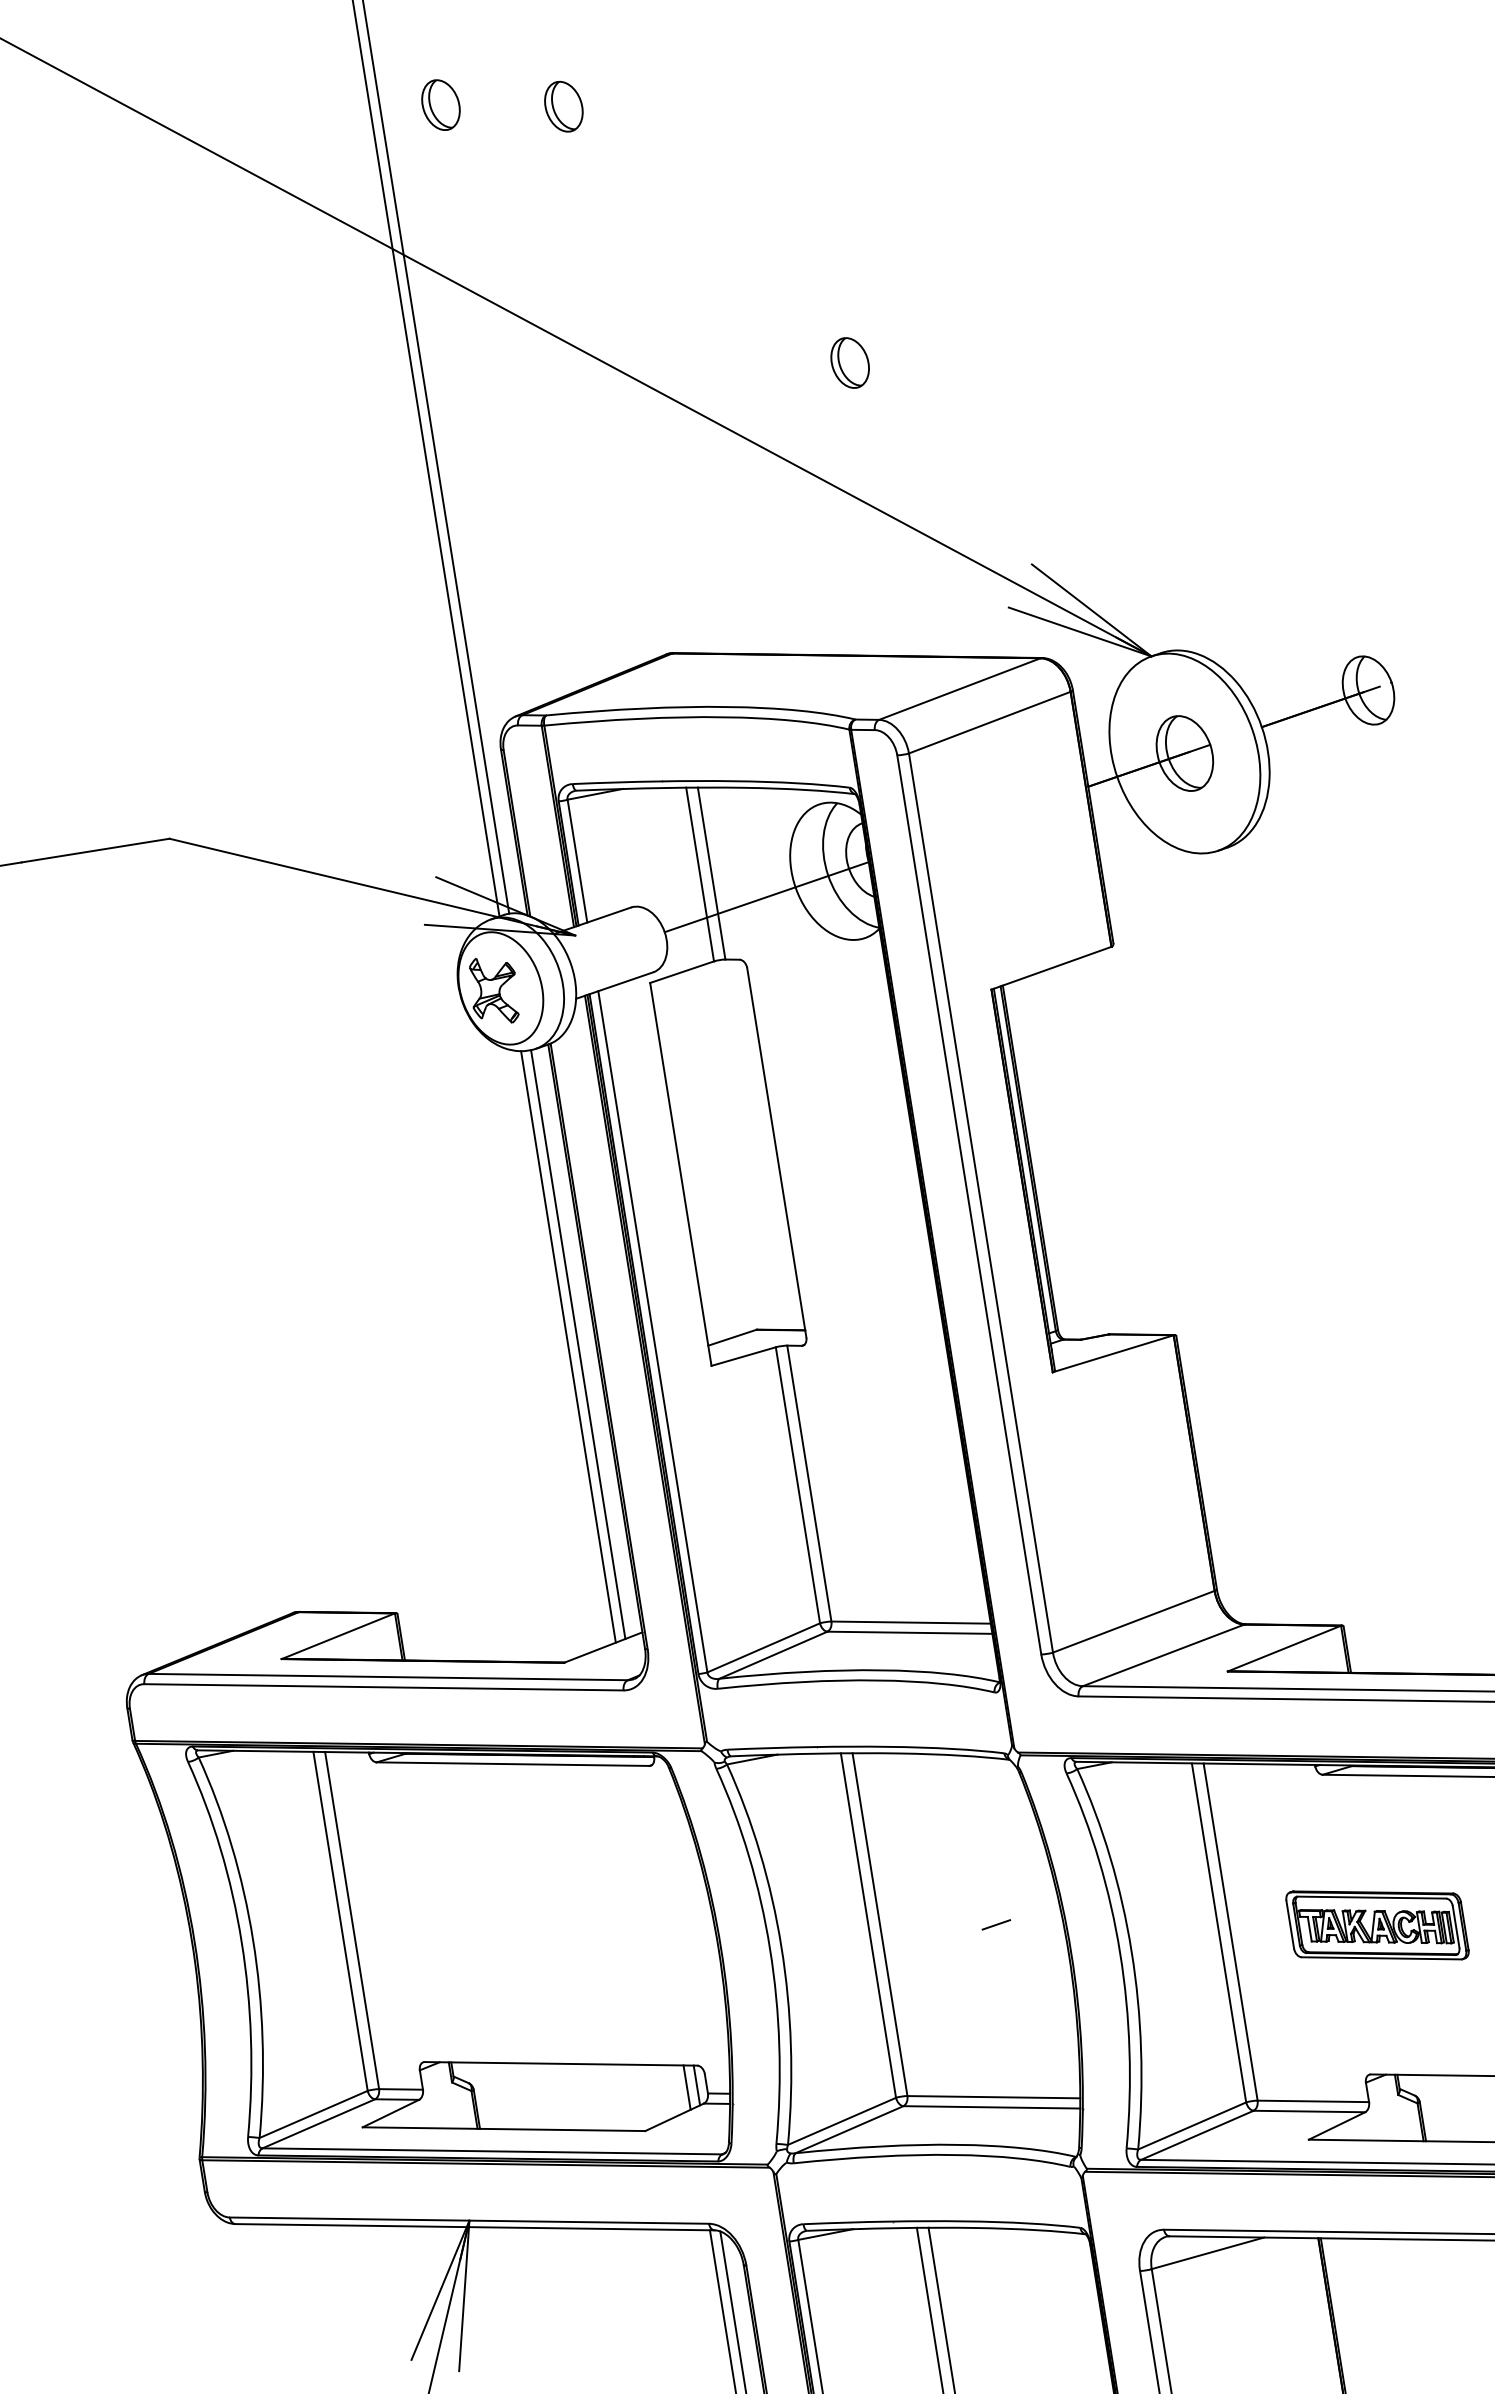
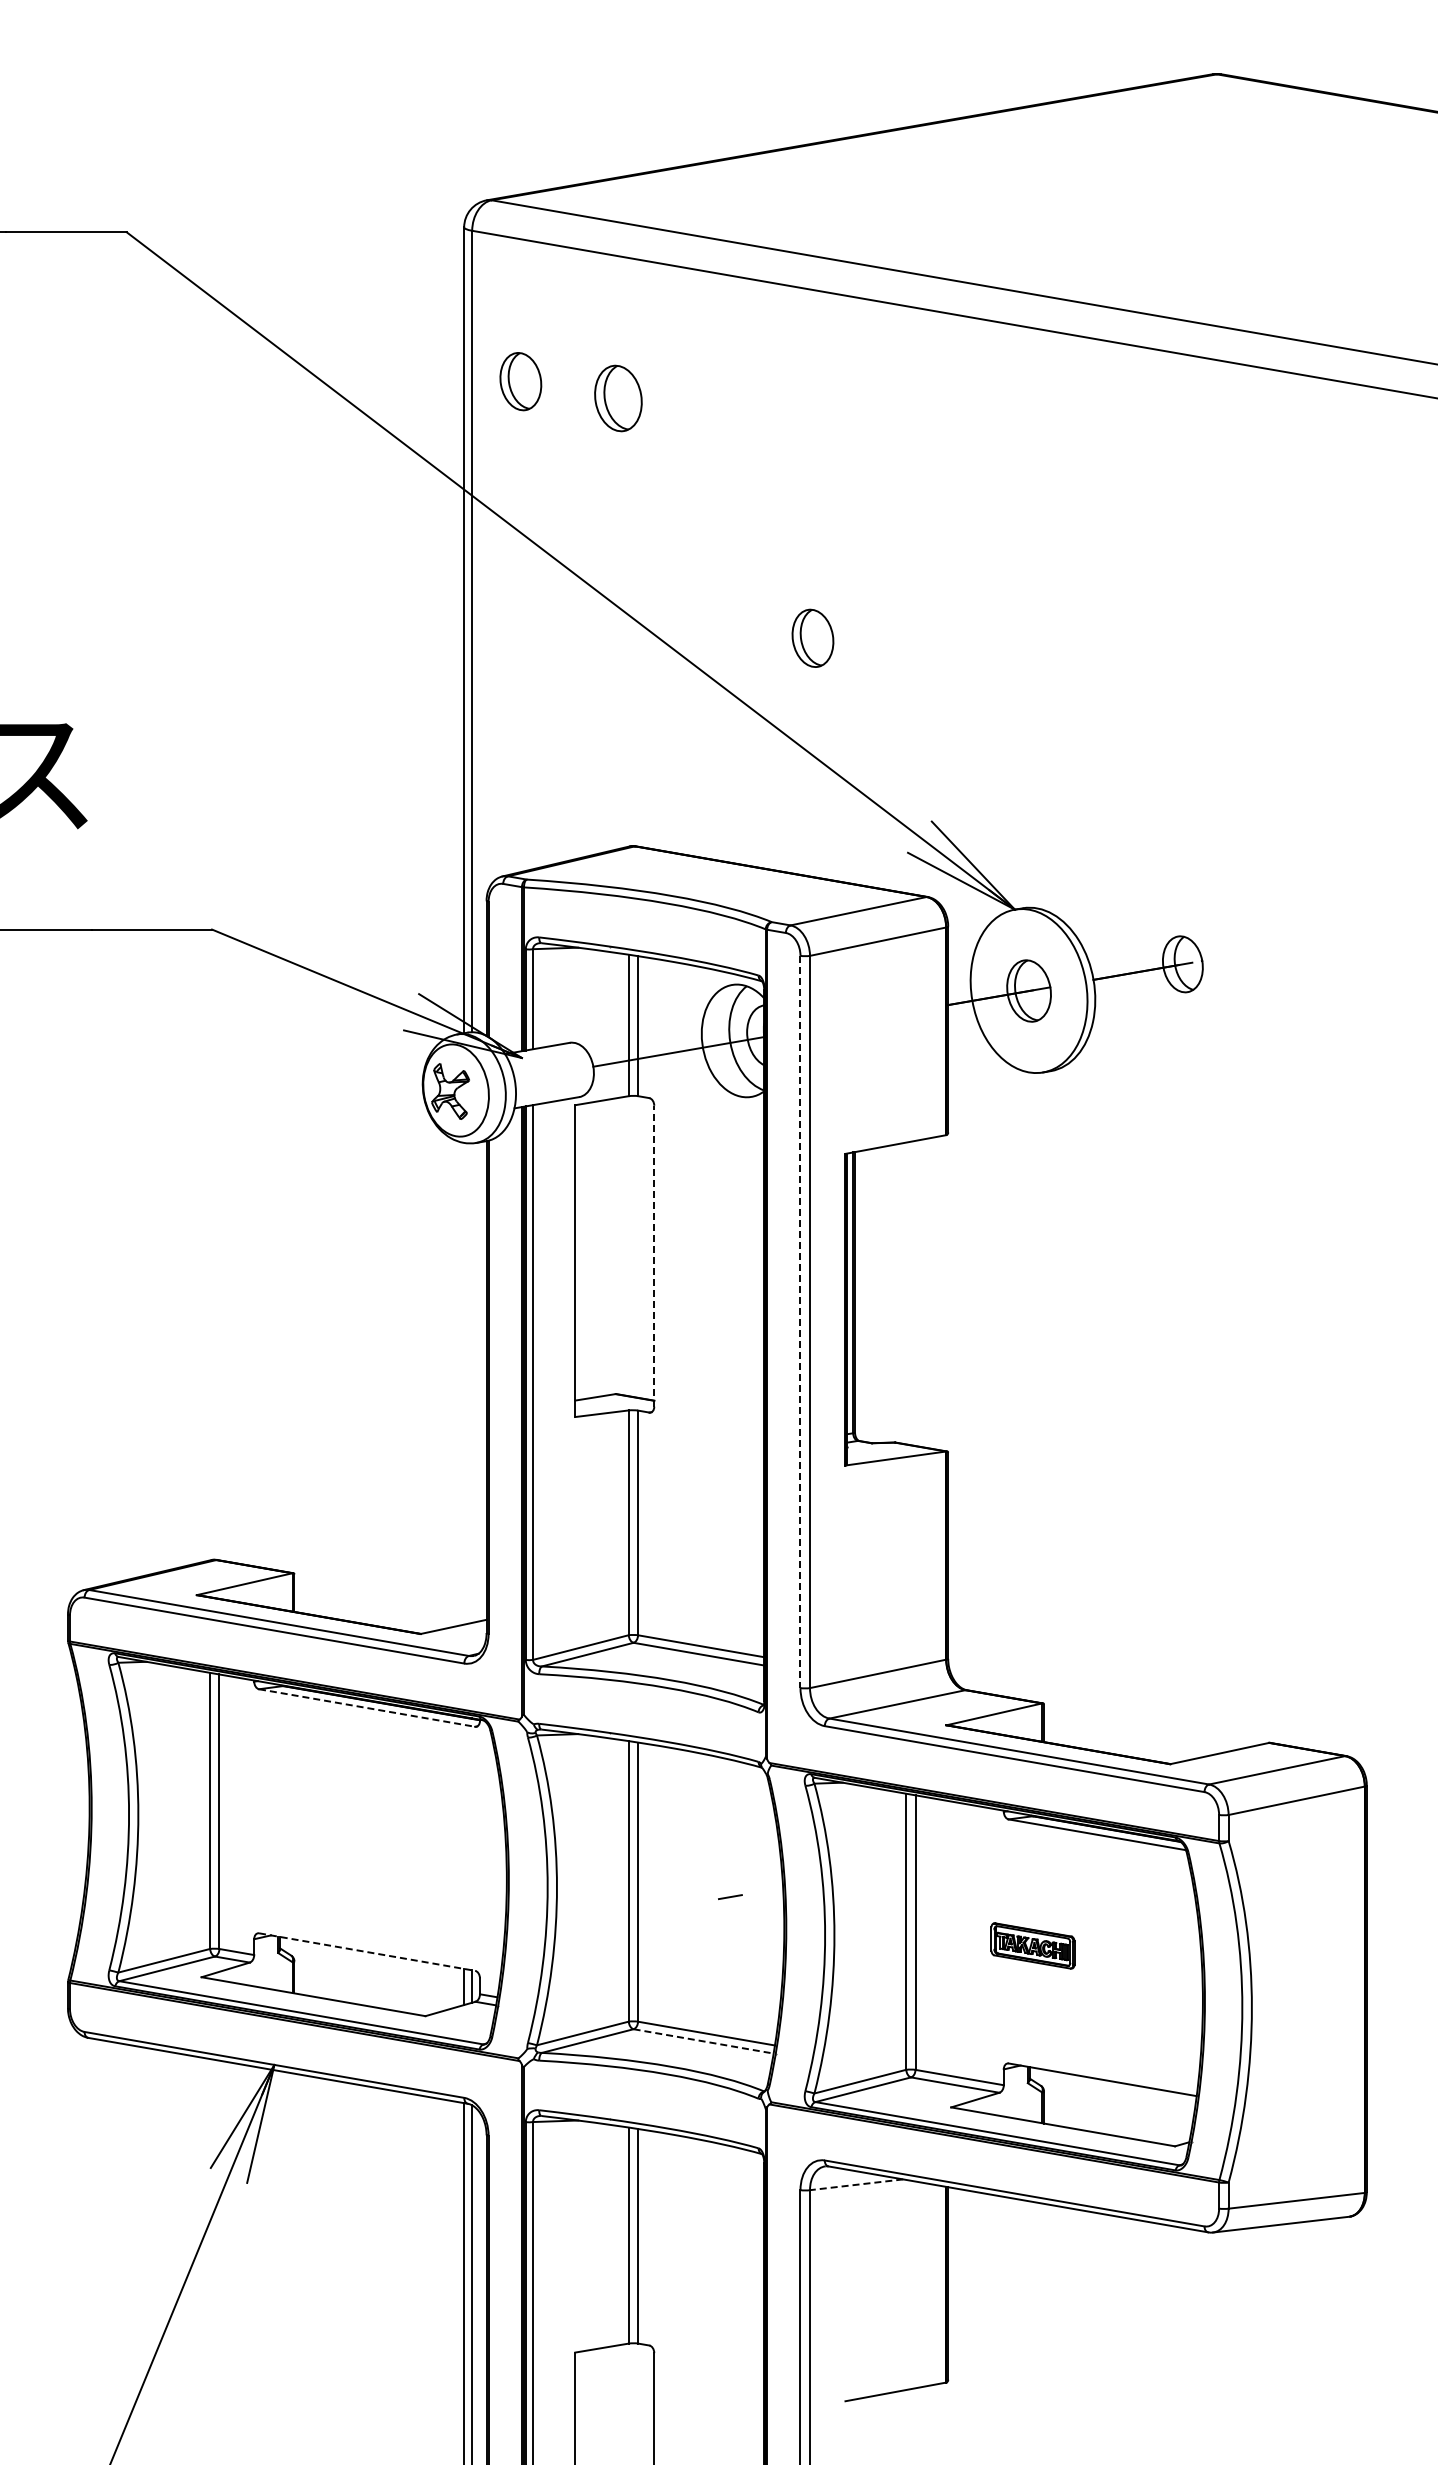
part: (440, 105) -> (520, 381), size x1.4
part: (562, 106) -> (617, 398), size x1.6
part: (849, 363) -> (812, 638), size x1.4
line: (776, 1151) -> (654, 1255), solid -> dashed
line: (969, 1205) -> (800, 1322), solid -> dashed
line: (578, 1343) -> (472, 1382), removed
line: (568, 1346) -> (464, 1383), removed
line: (513, 1764) -> (367, 1708), solid -> dashed
part: (1376, 1924) -> (1032, 1945), size x0.6
line: (561, 2064) -> (367, 1952), solid -> dashed
line: (992, 2107) -> (704, 2041), solid -> dashed
line: (1207, 2253) -> (856, 2184), solid -> dashed

